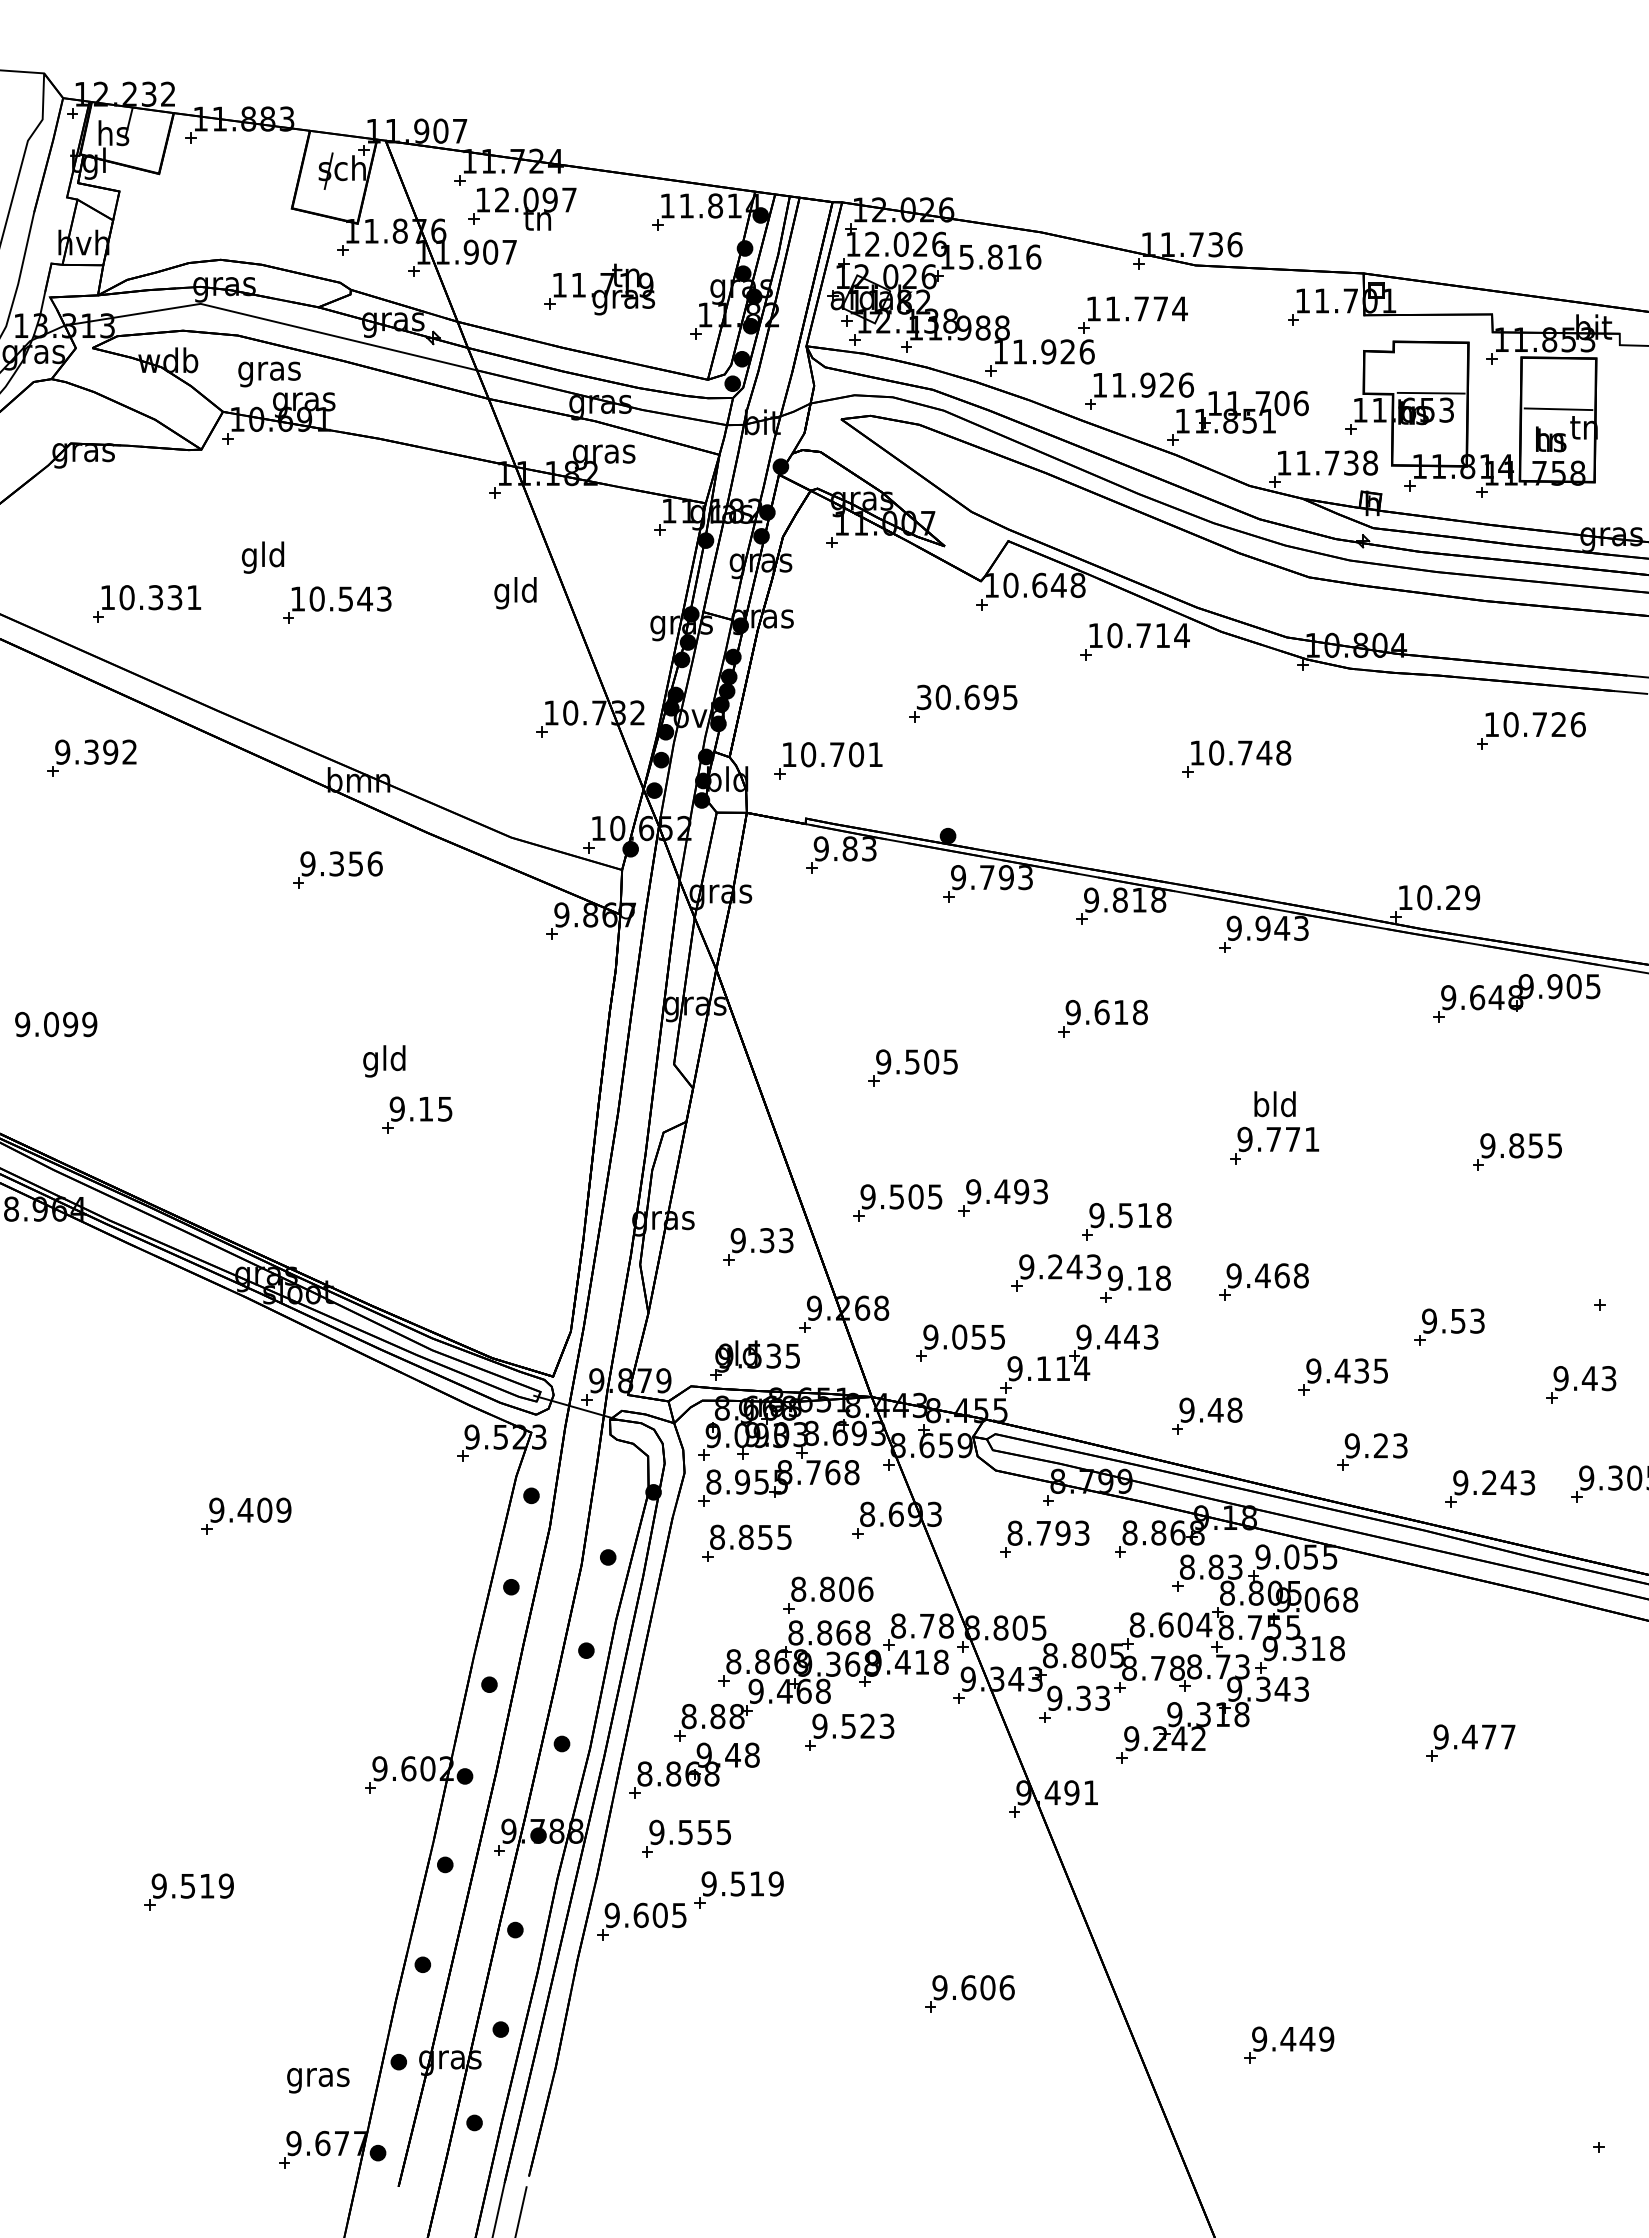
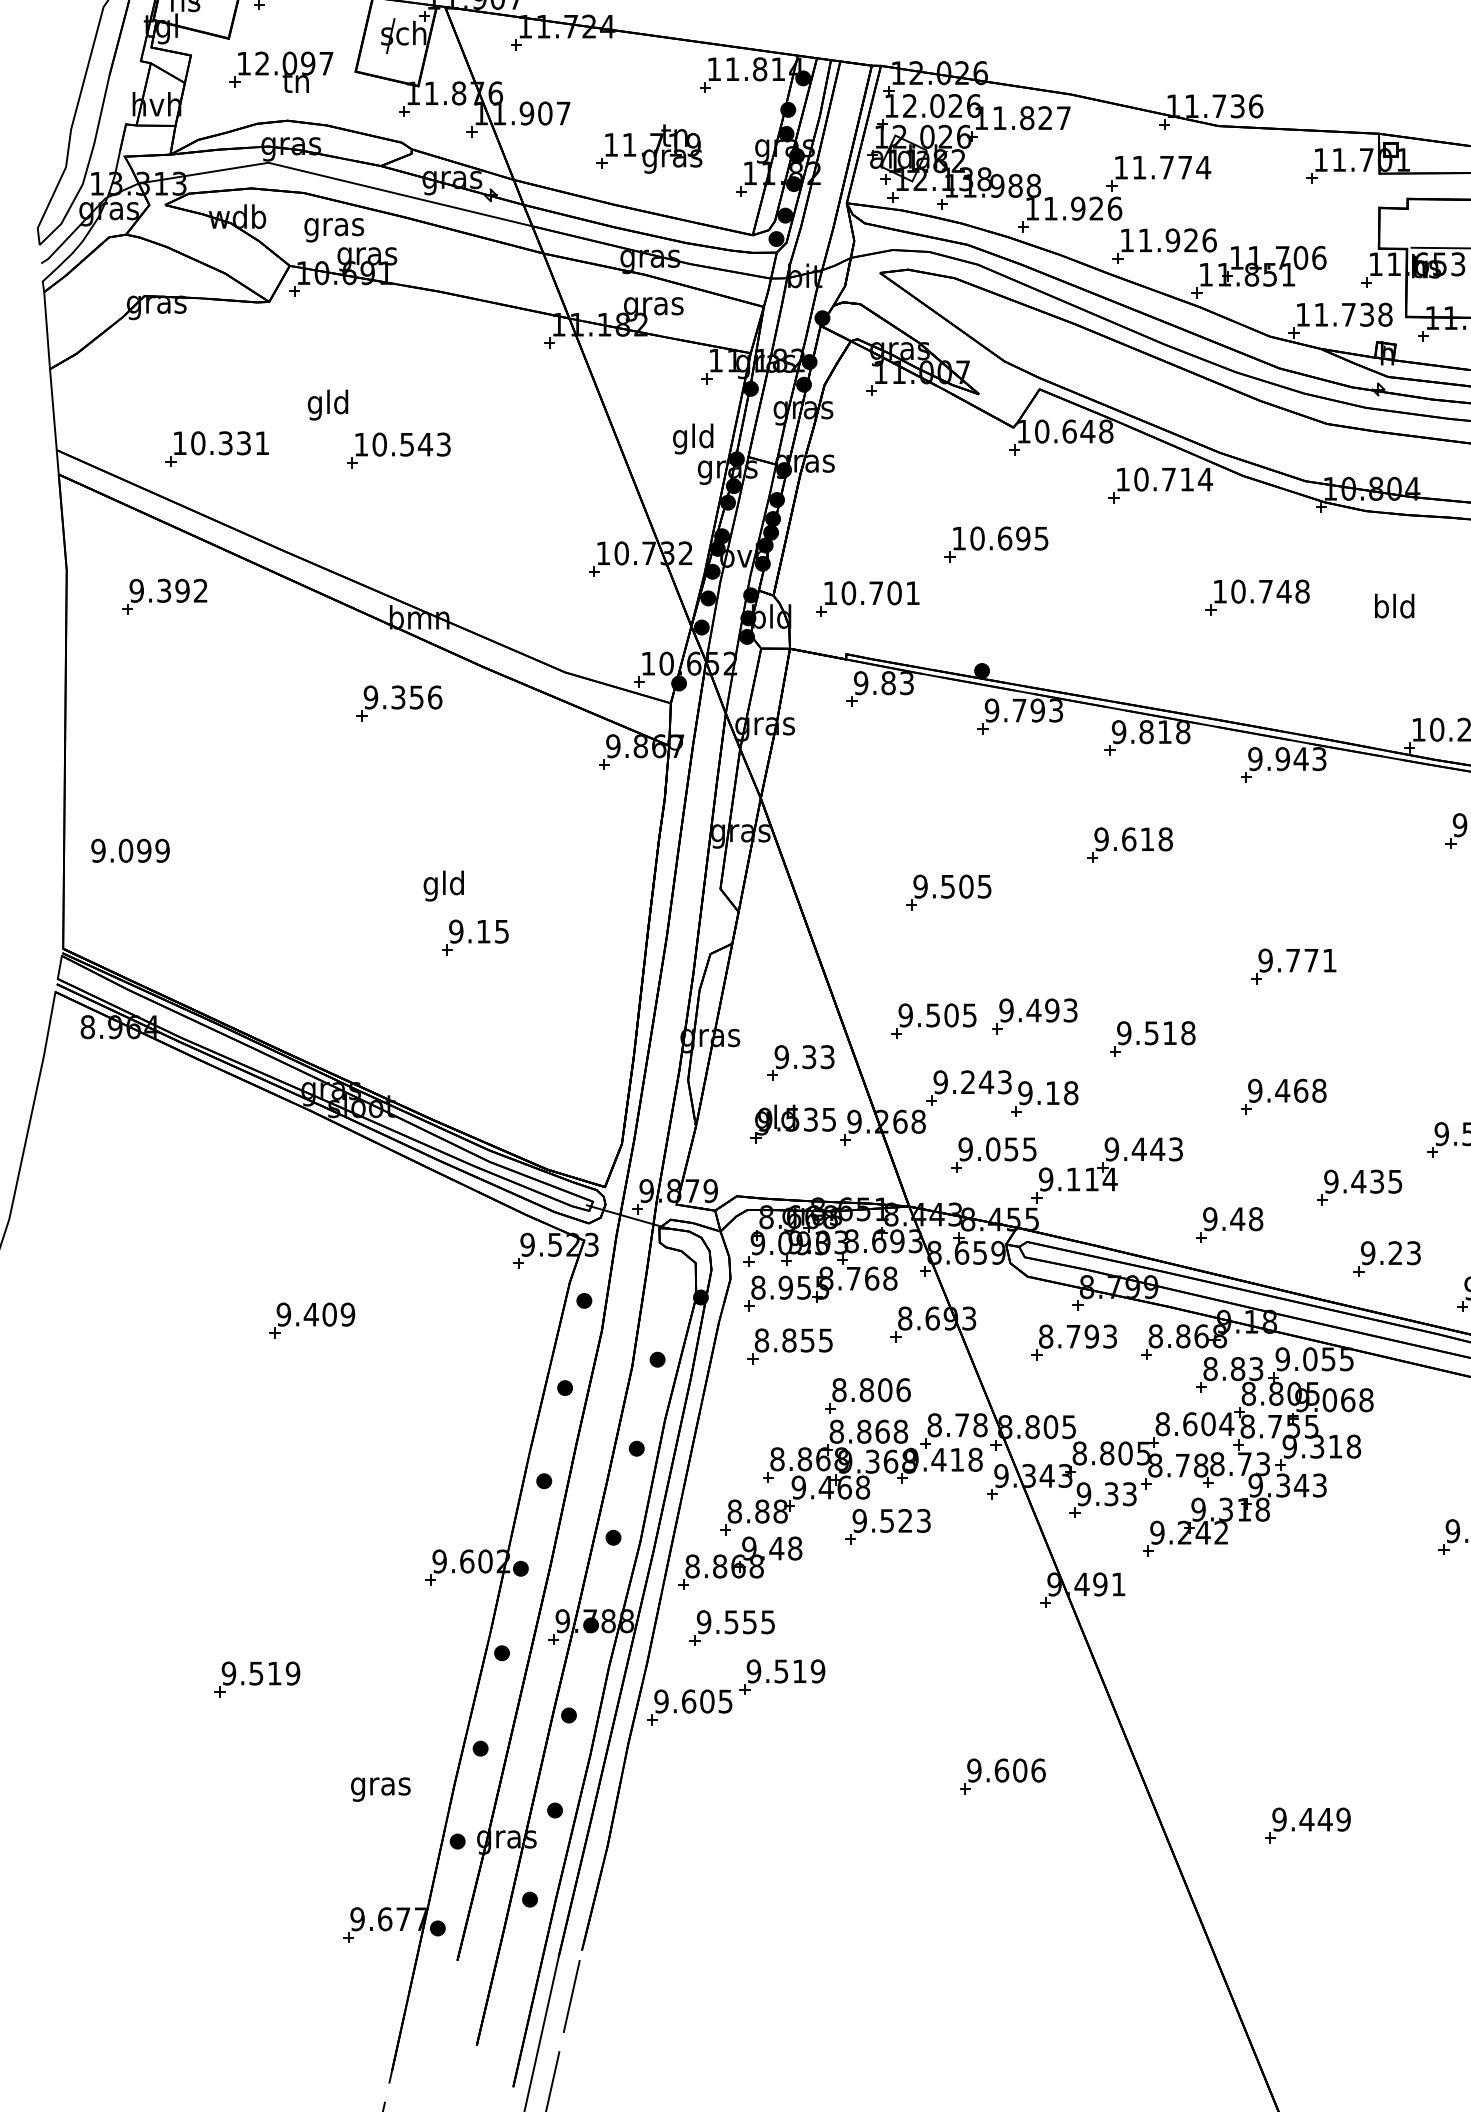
part: (522, 208) -> (281, 71), moved
text: (1000, 256) -> (1032, 117), 15.816 -> 11.827
text: (515, 593) -> (693, 439), moved
text: (923, 697) -> (958, 538), 30.695 -> 10.695
text: (1274, 1104) -> (1394, 606), moved
part: (1090, 1278) -> (1001, 1093), moved
part: (754, 1360) -> (792, 1123), moved
text: (318, 2080) -> (380, 1789), moved

